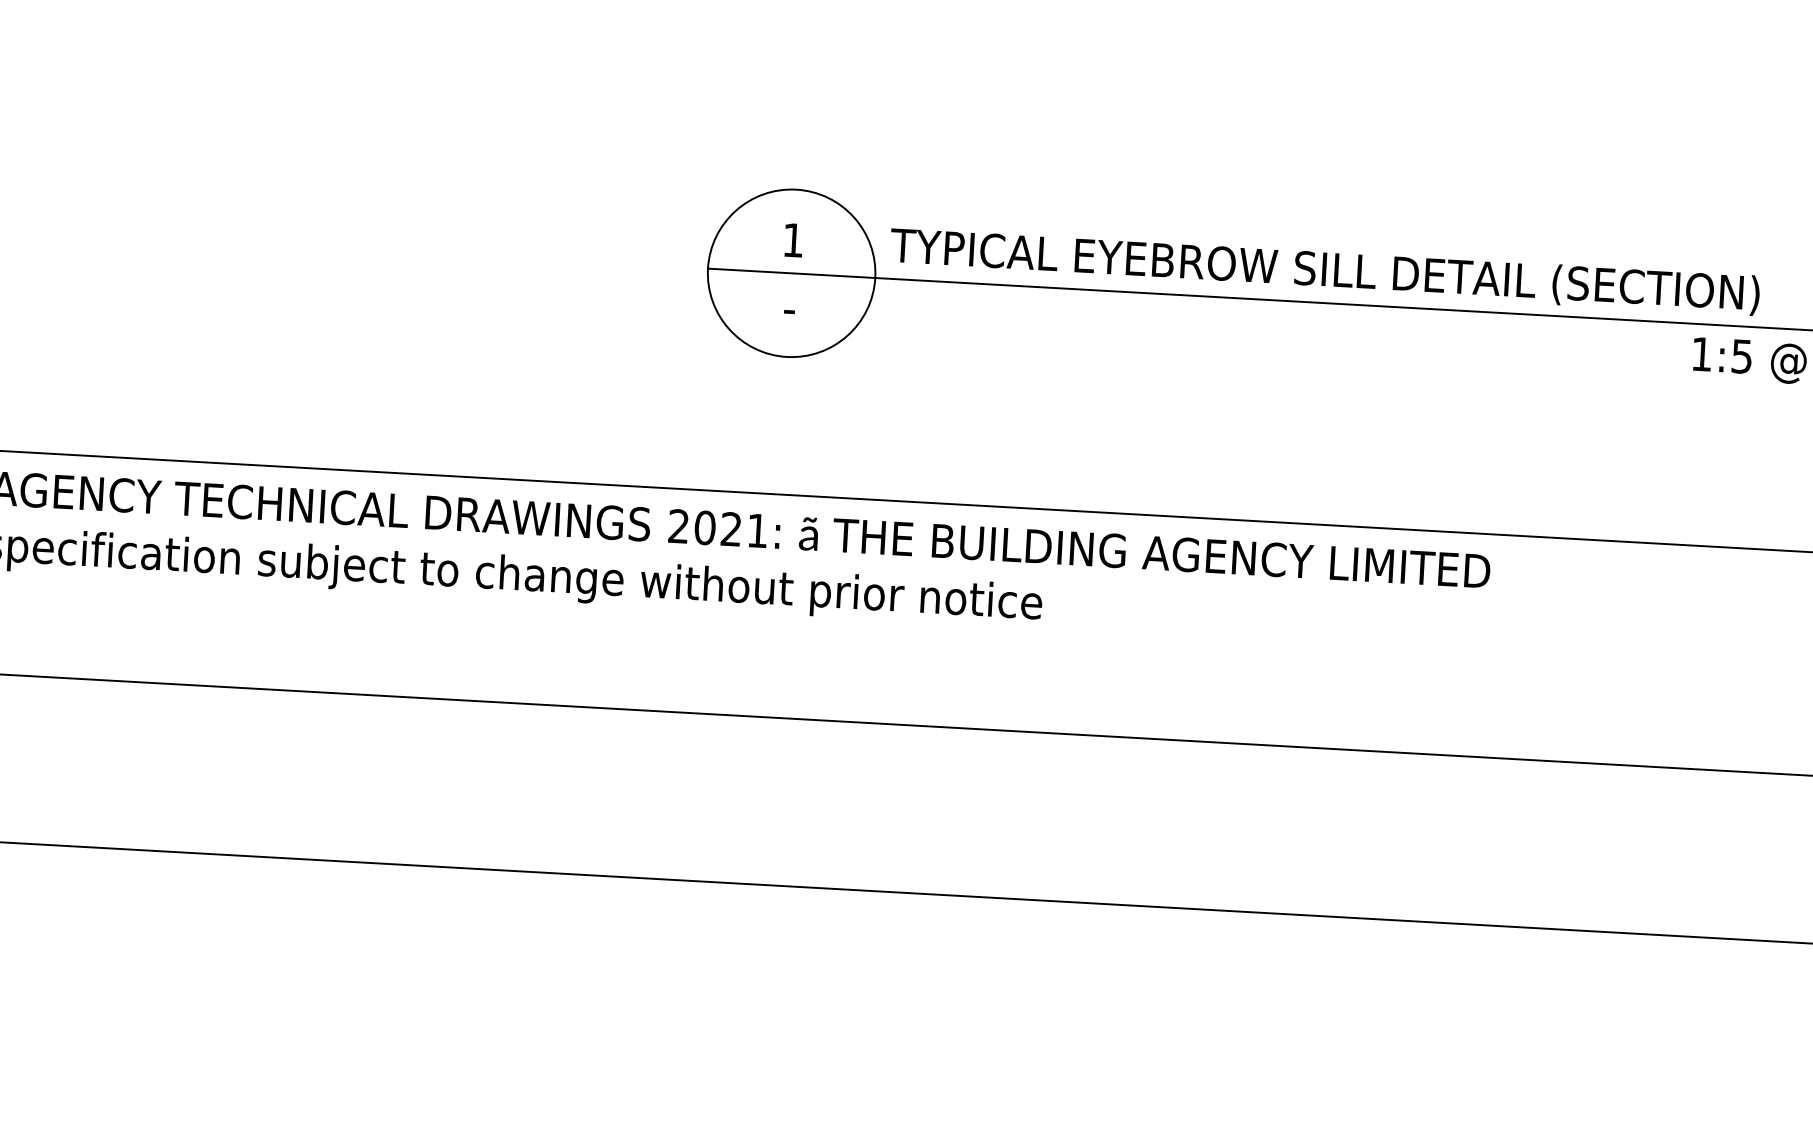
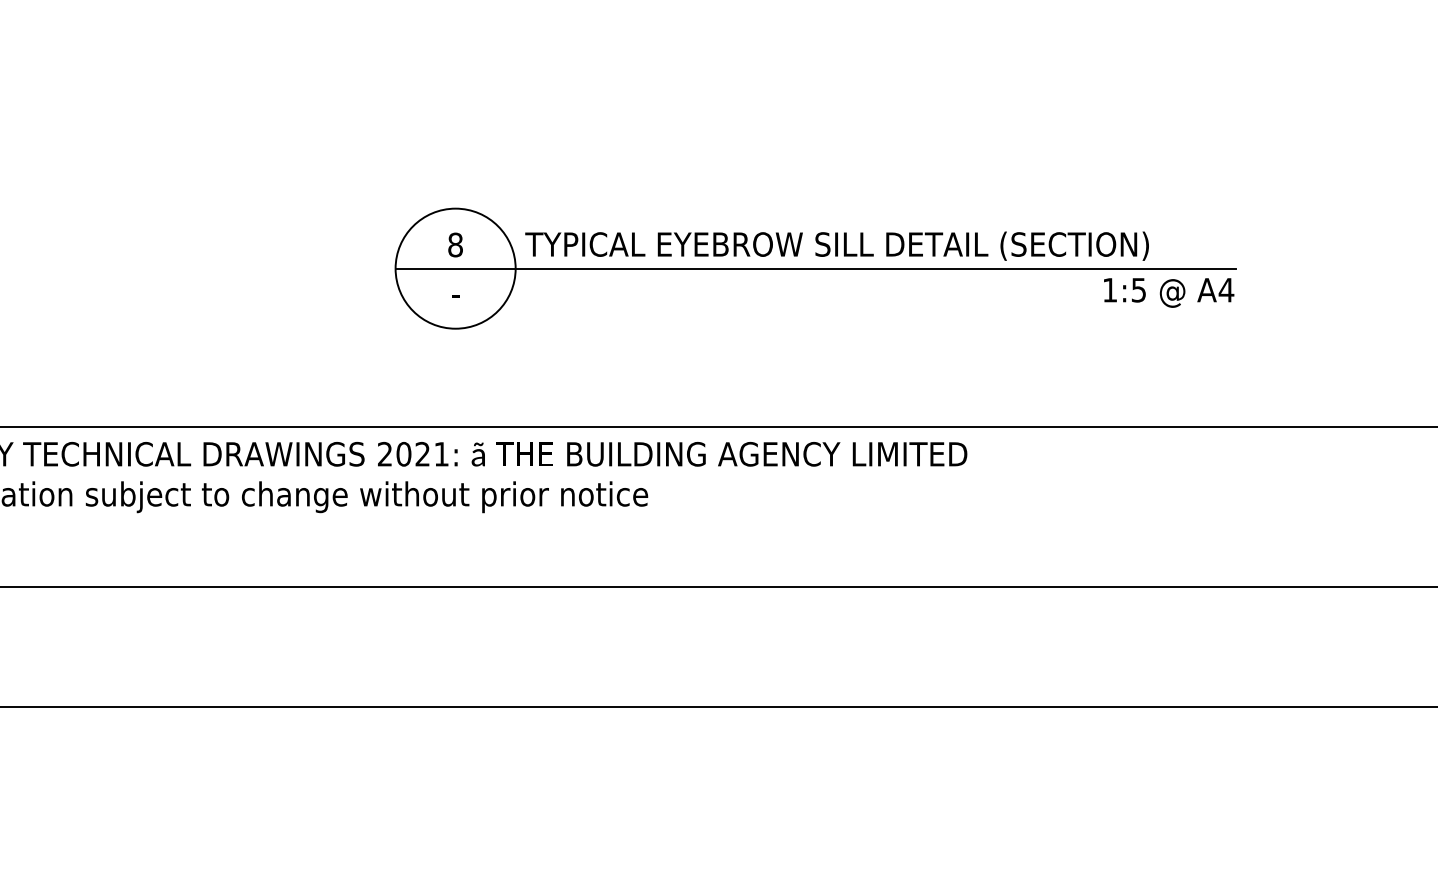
text: (793, 239) -> (455, 244), 1 -> 8

